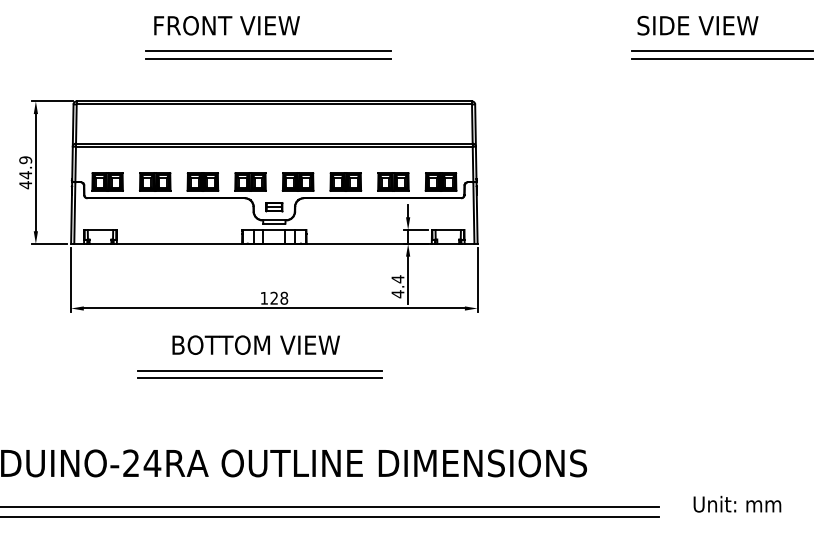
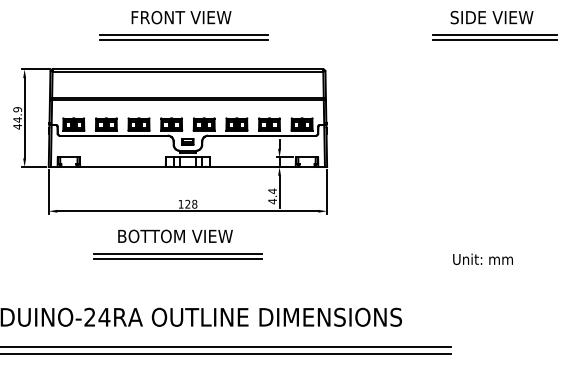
text: (226, 25) -> (181, 17), moved
text: (697, 25) -> (491, 17), moved
text: (736, 503) -> (482, 258), moved

